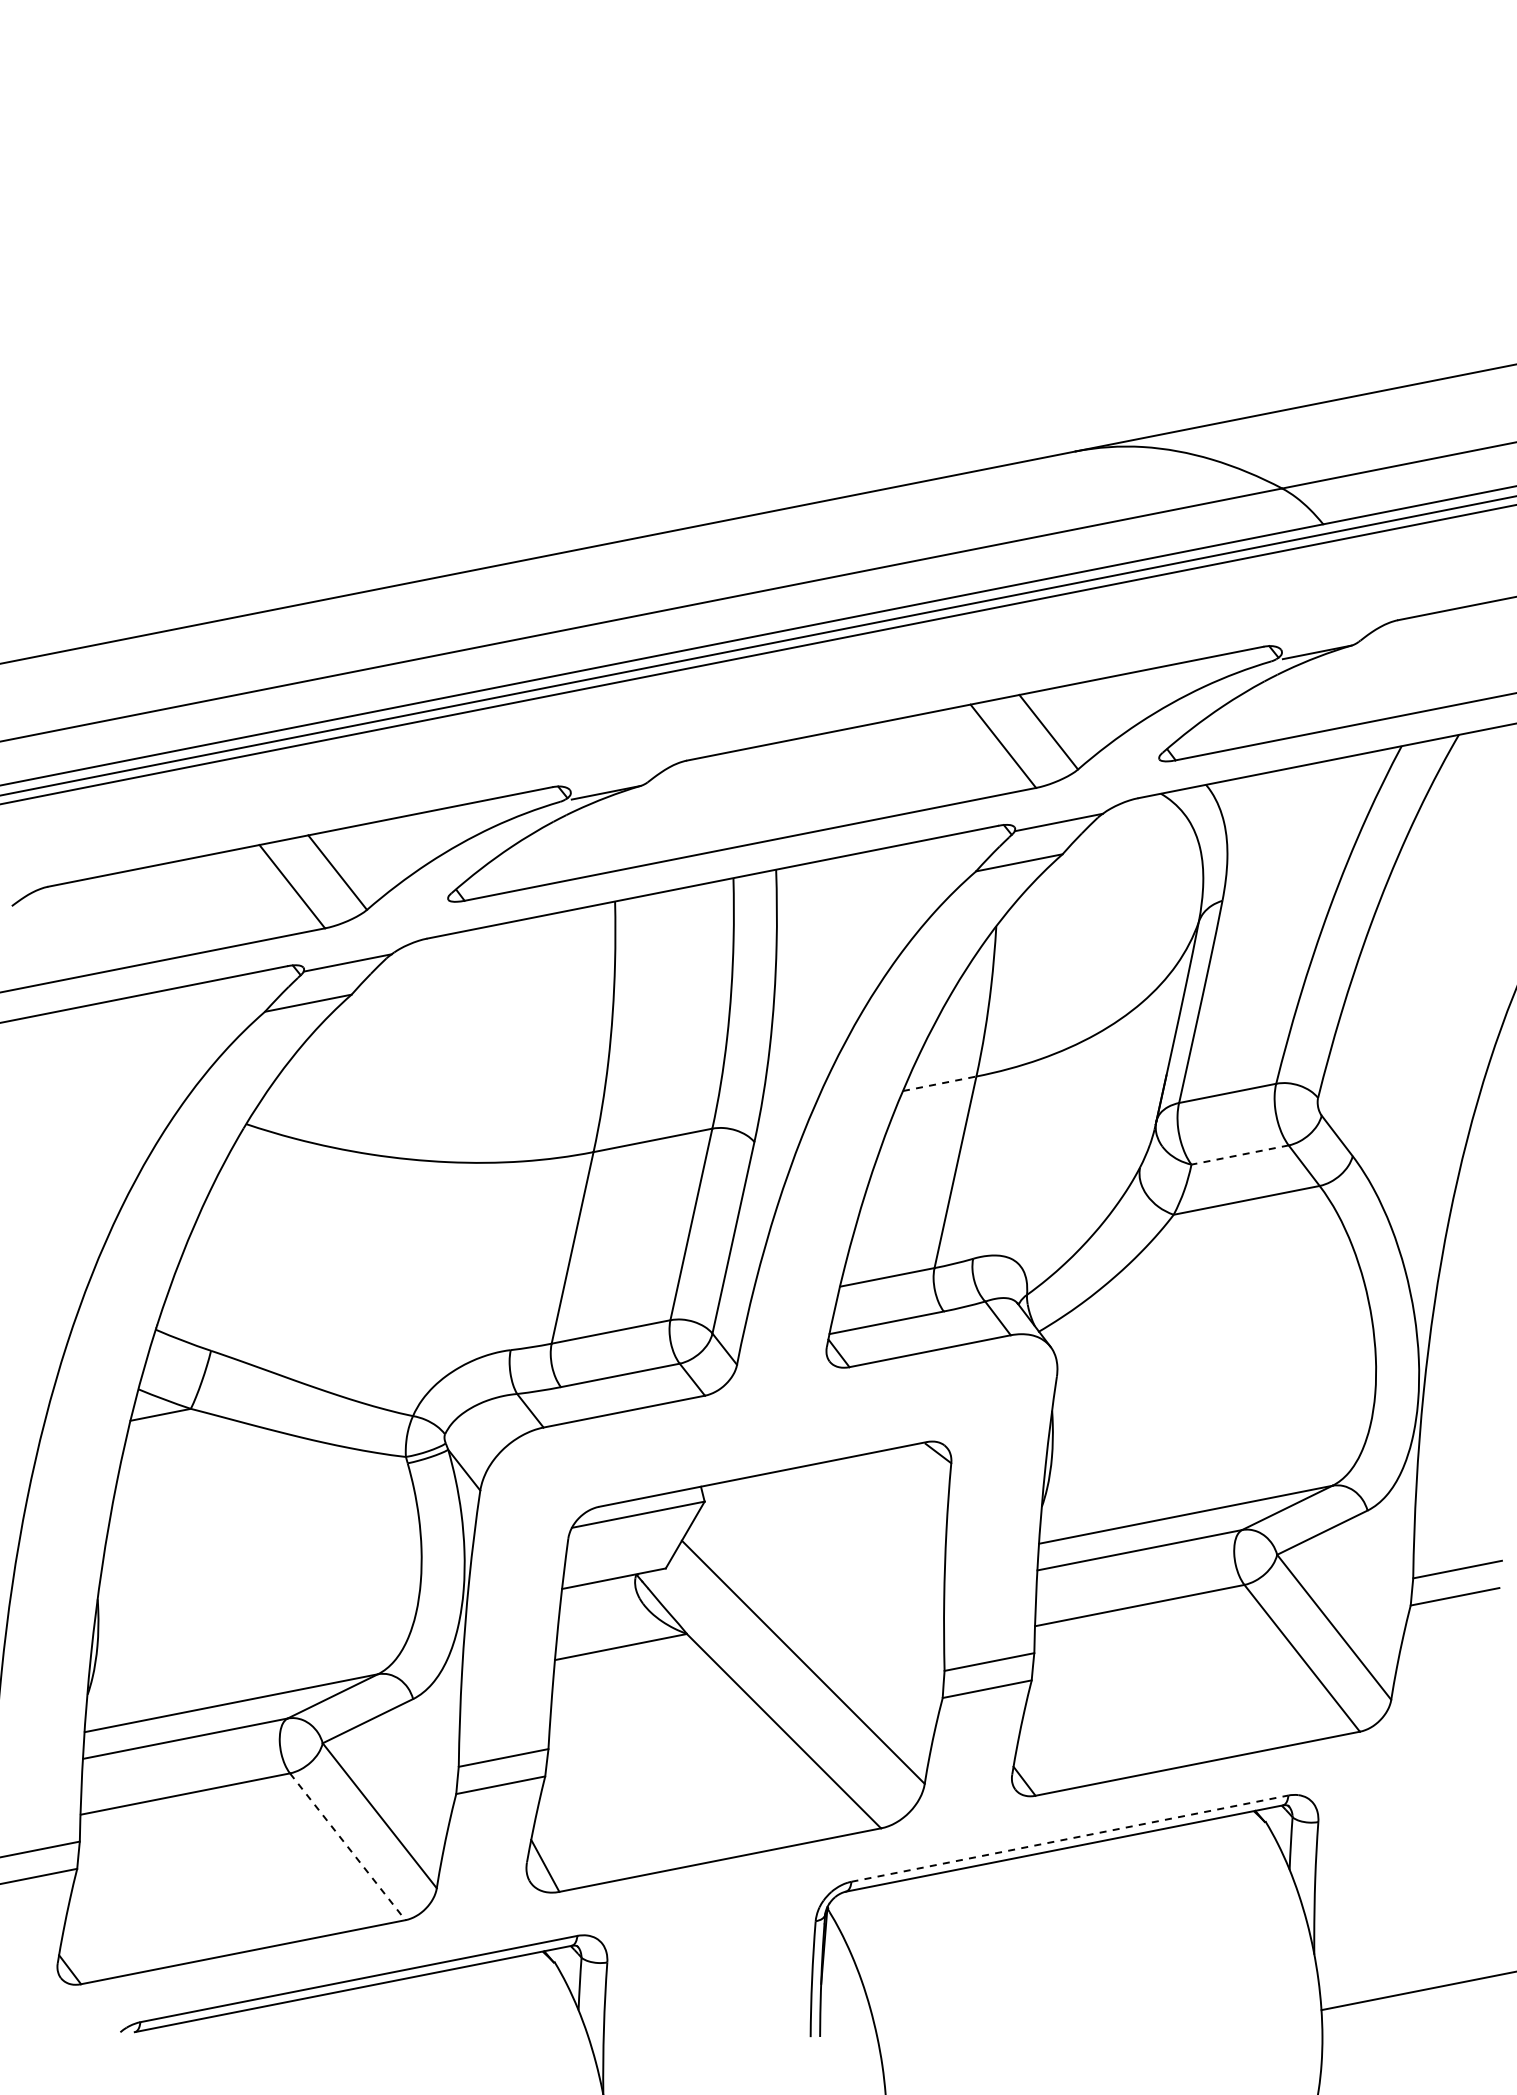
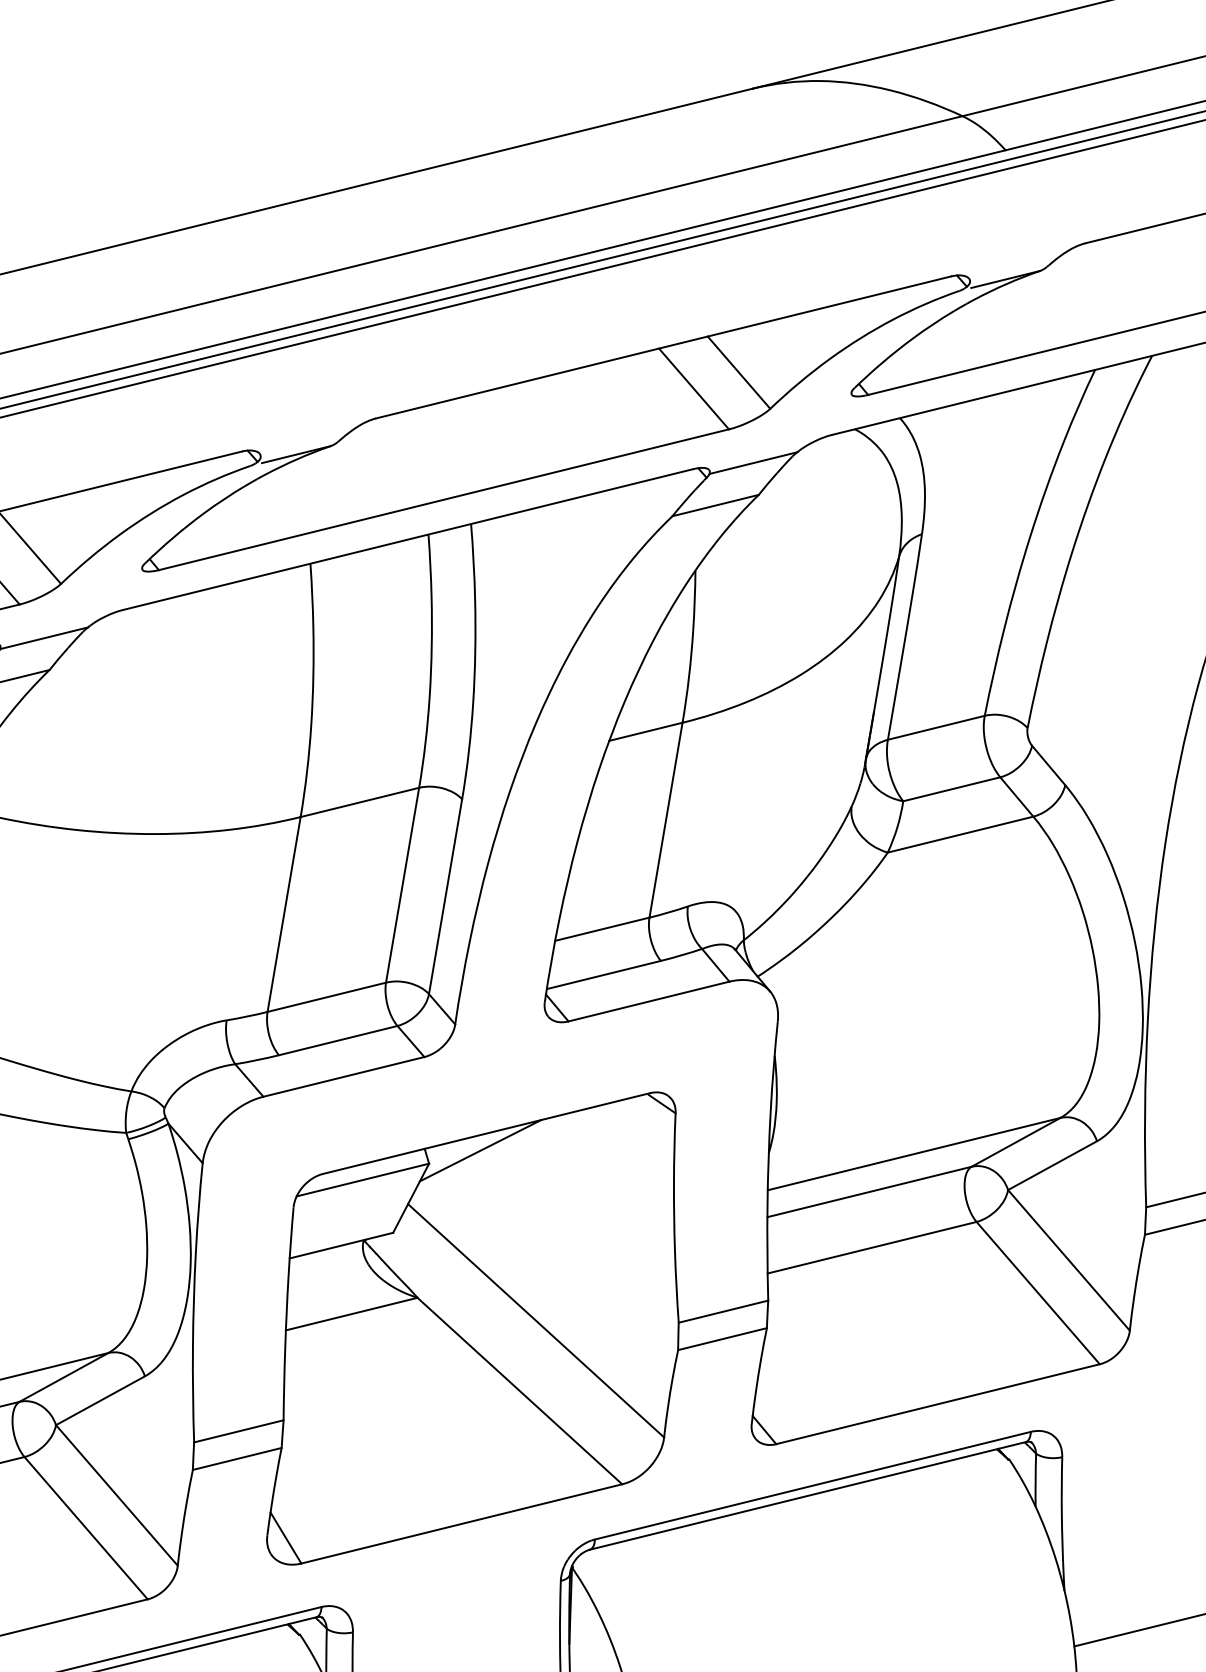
line: (940, 1083) -> (646, 731), dashed -> solid
line: (1240, 1155) -> (952, 789), dashed -> solid
line: (755, 1490) -> (479, 1150), added
line: (1069, 1838) -> (812, 1485), dashed -> solid
line: (348, 1847) -> (86, 1528), dashed -> solid

